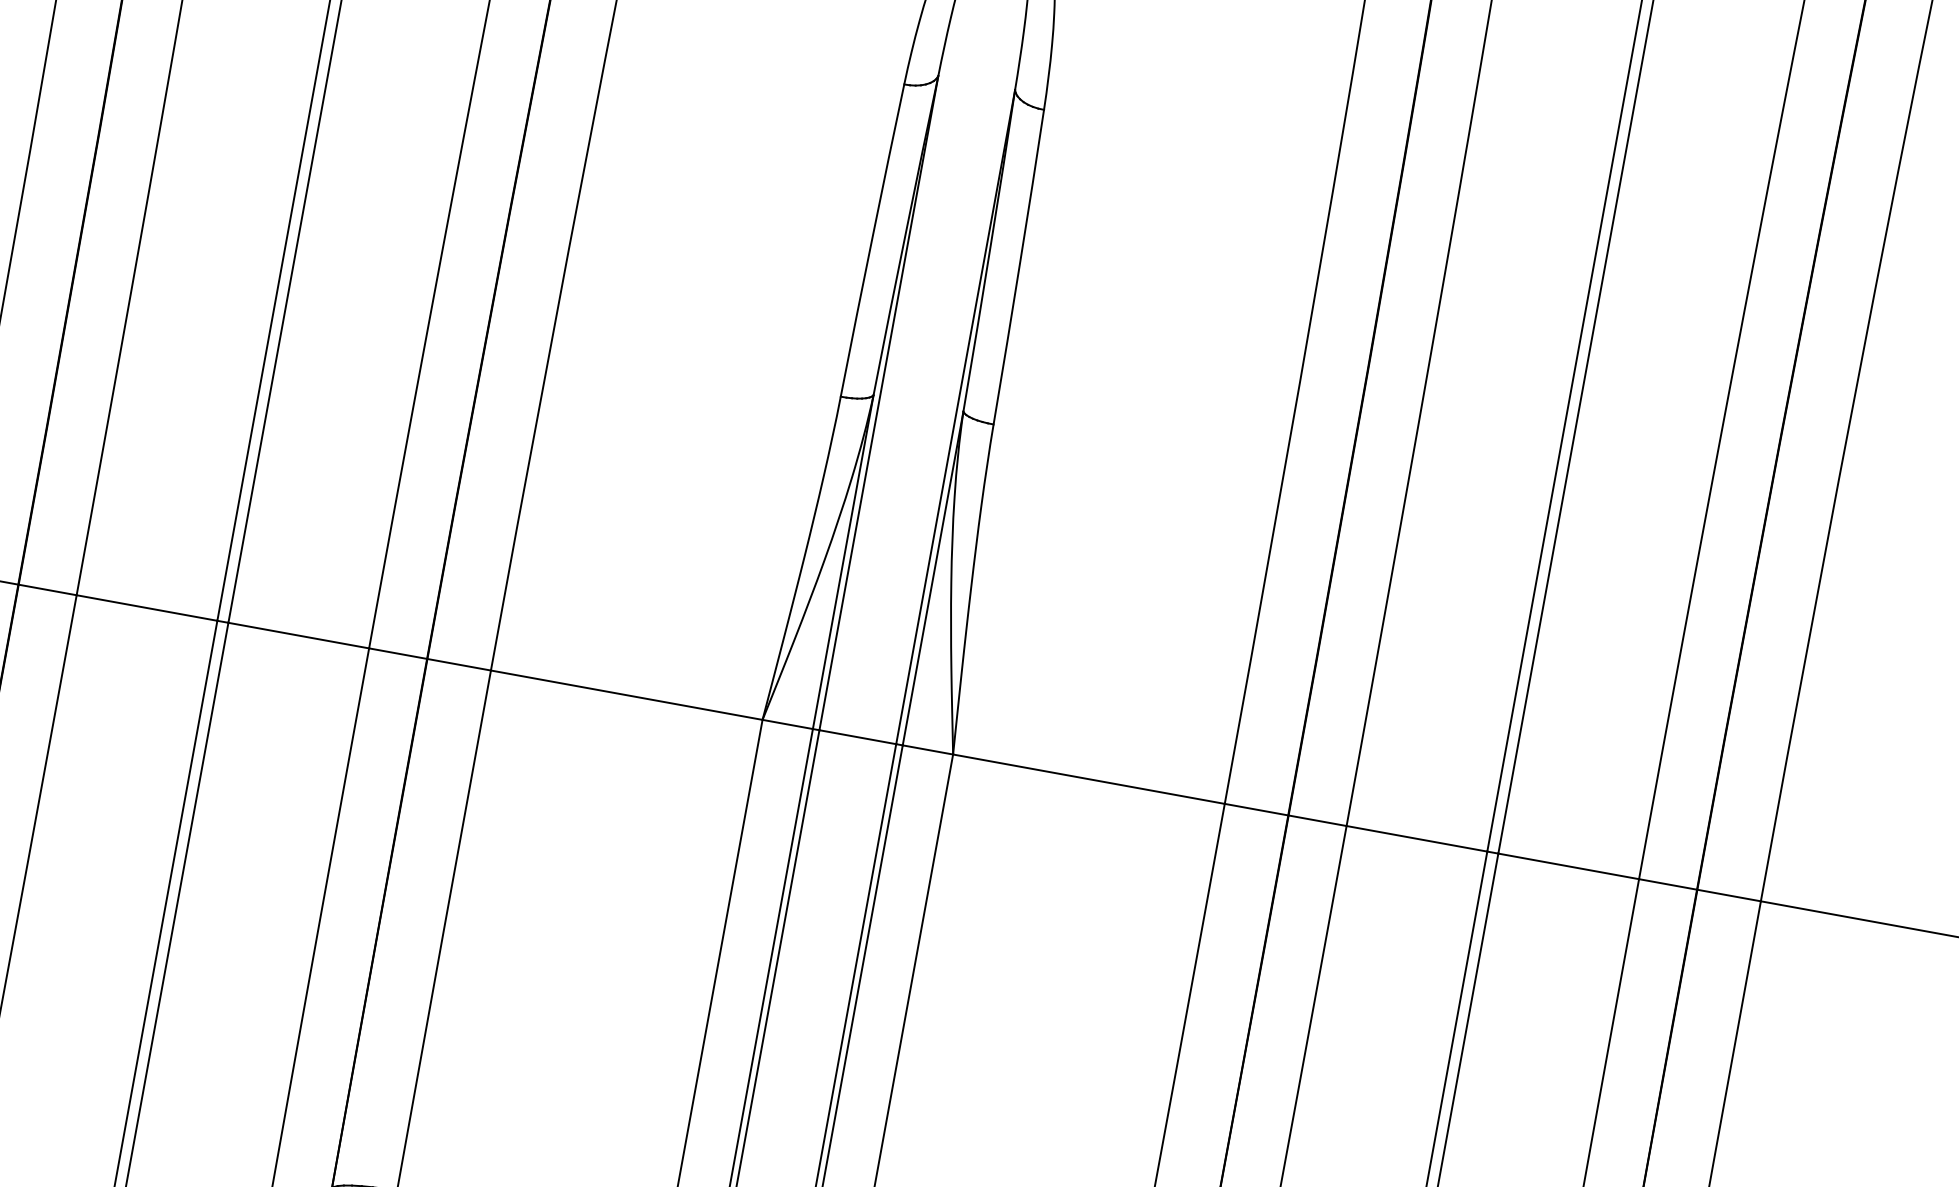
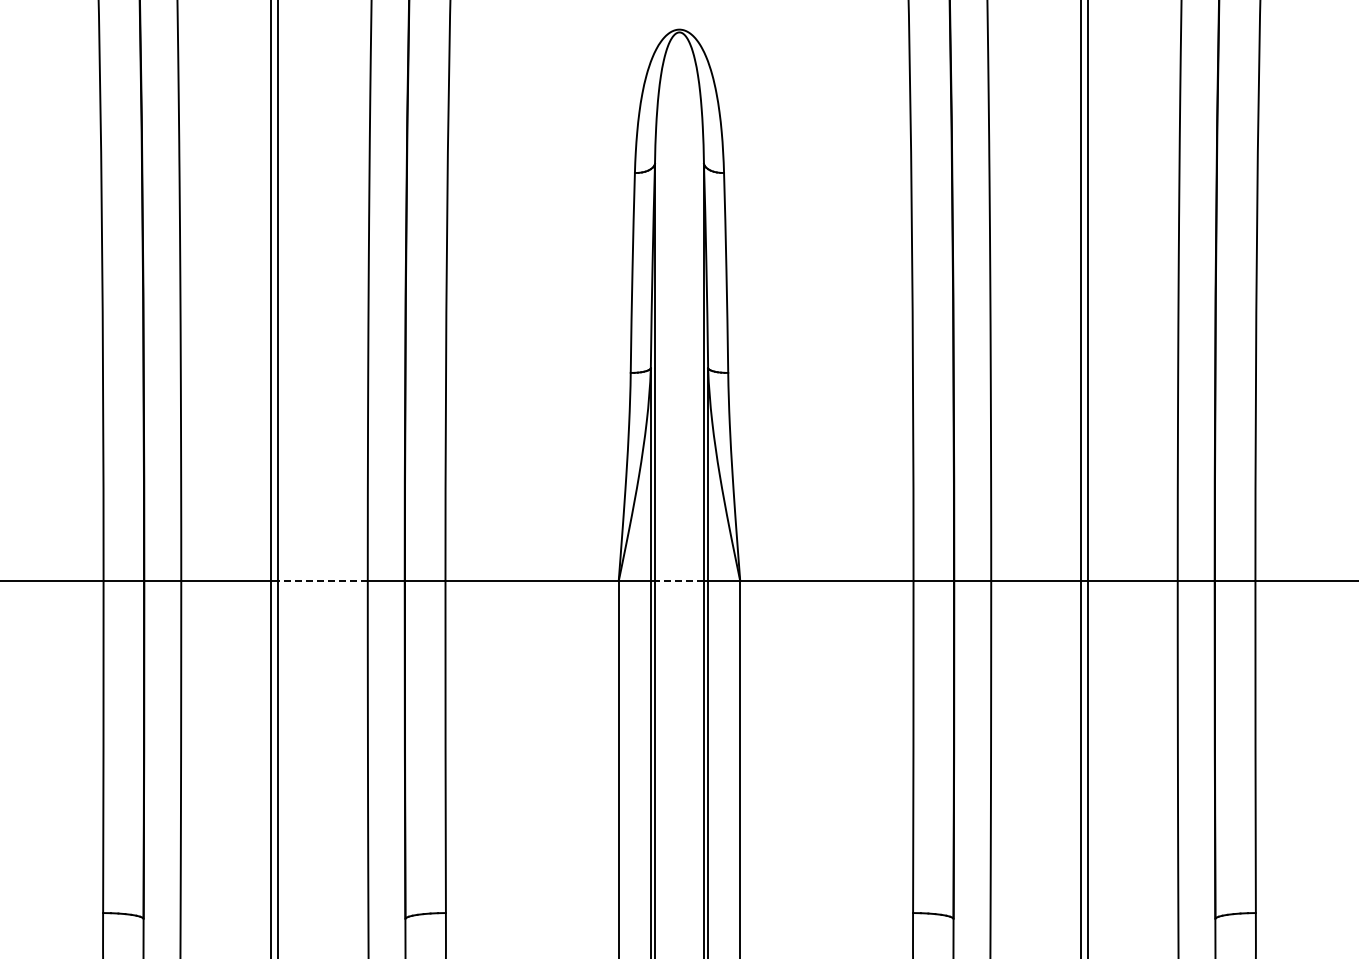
line: (298, 635) -> (322, 581), solid -> dashed
line: (856, 737) -> (678, 581), solid -> dashed

